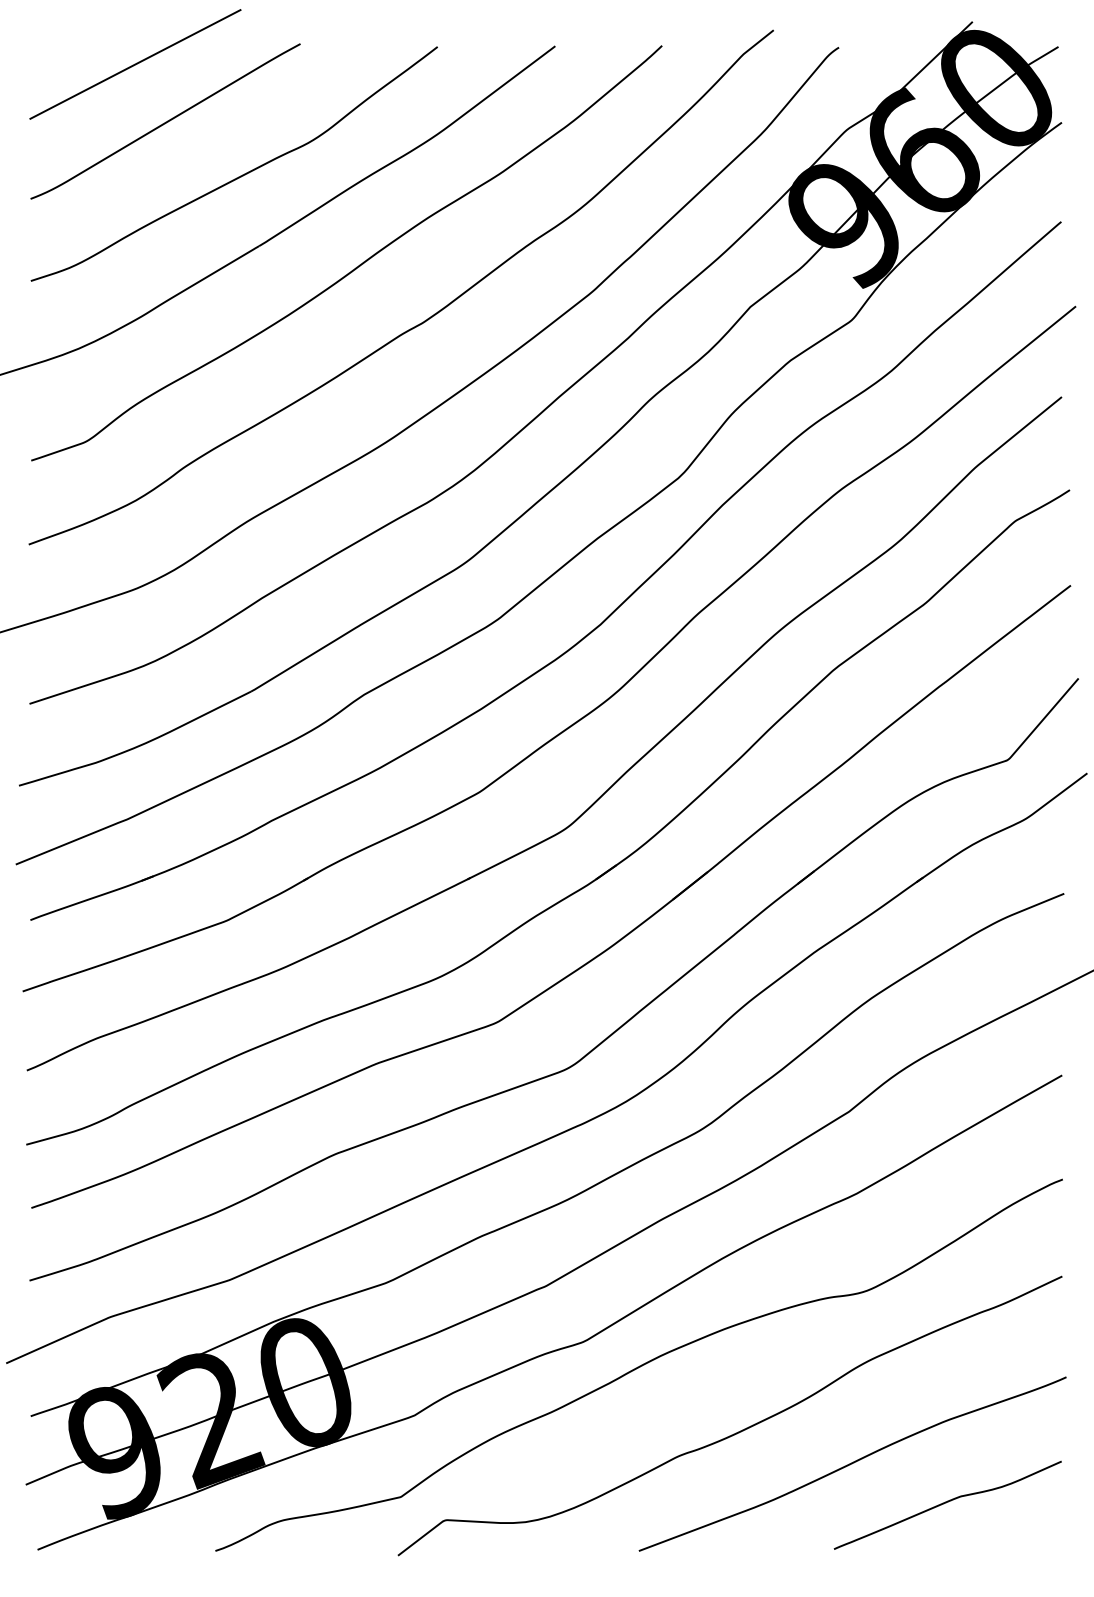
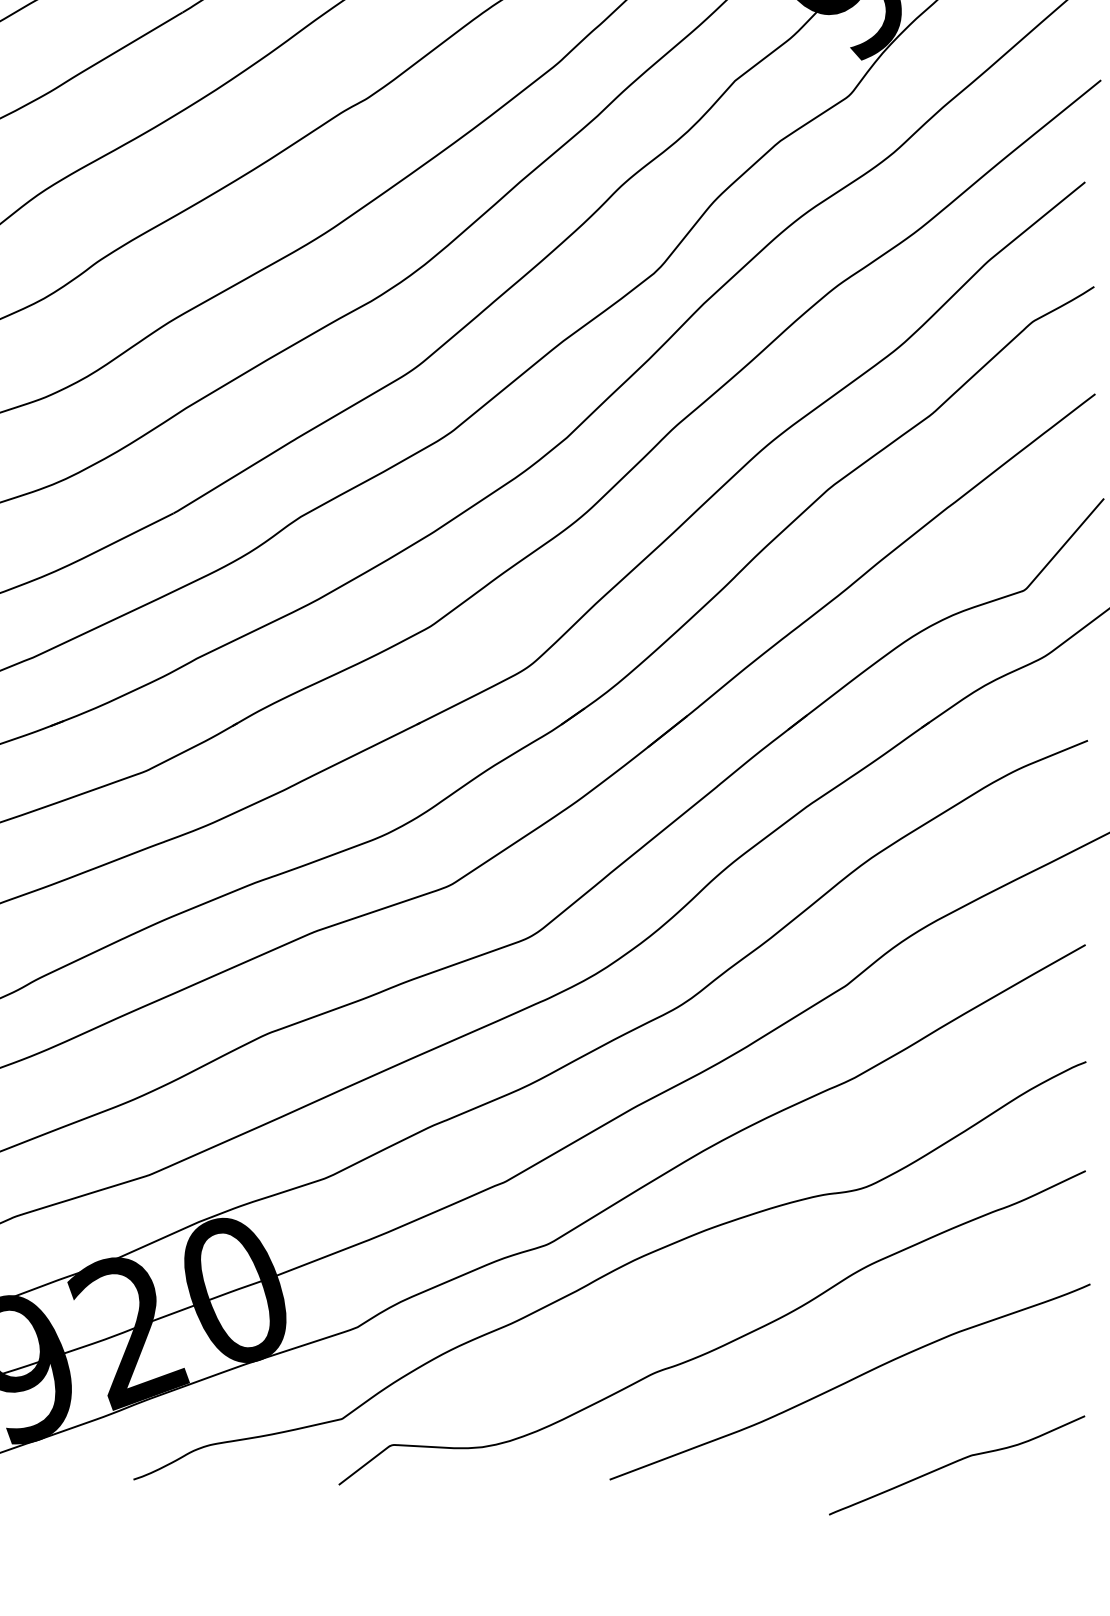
curve: (946, 1503) -> (955, 1463), moved

